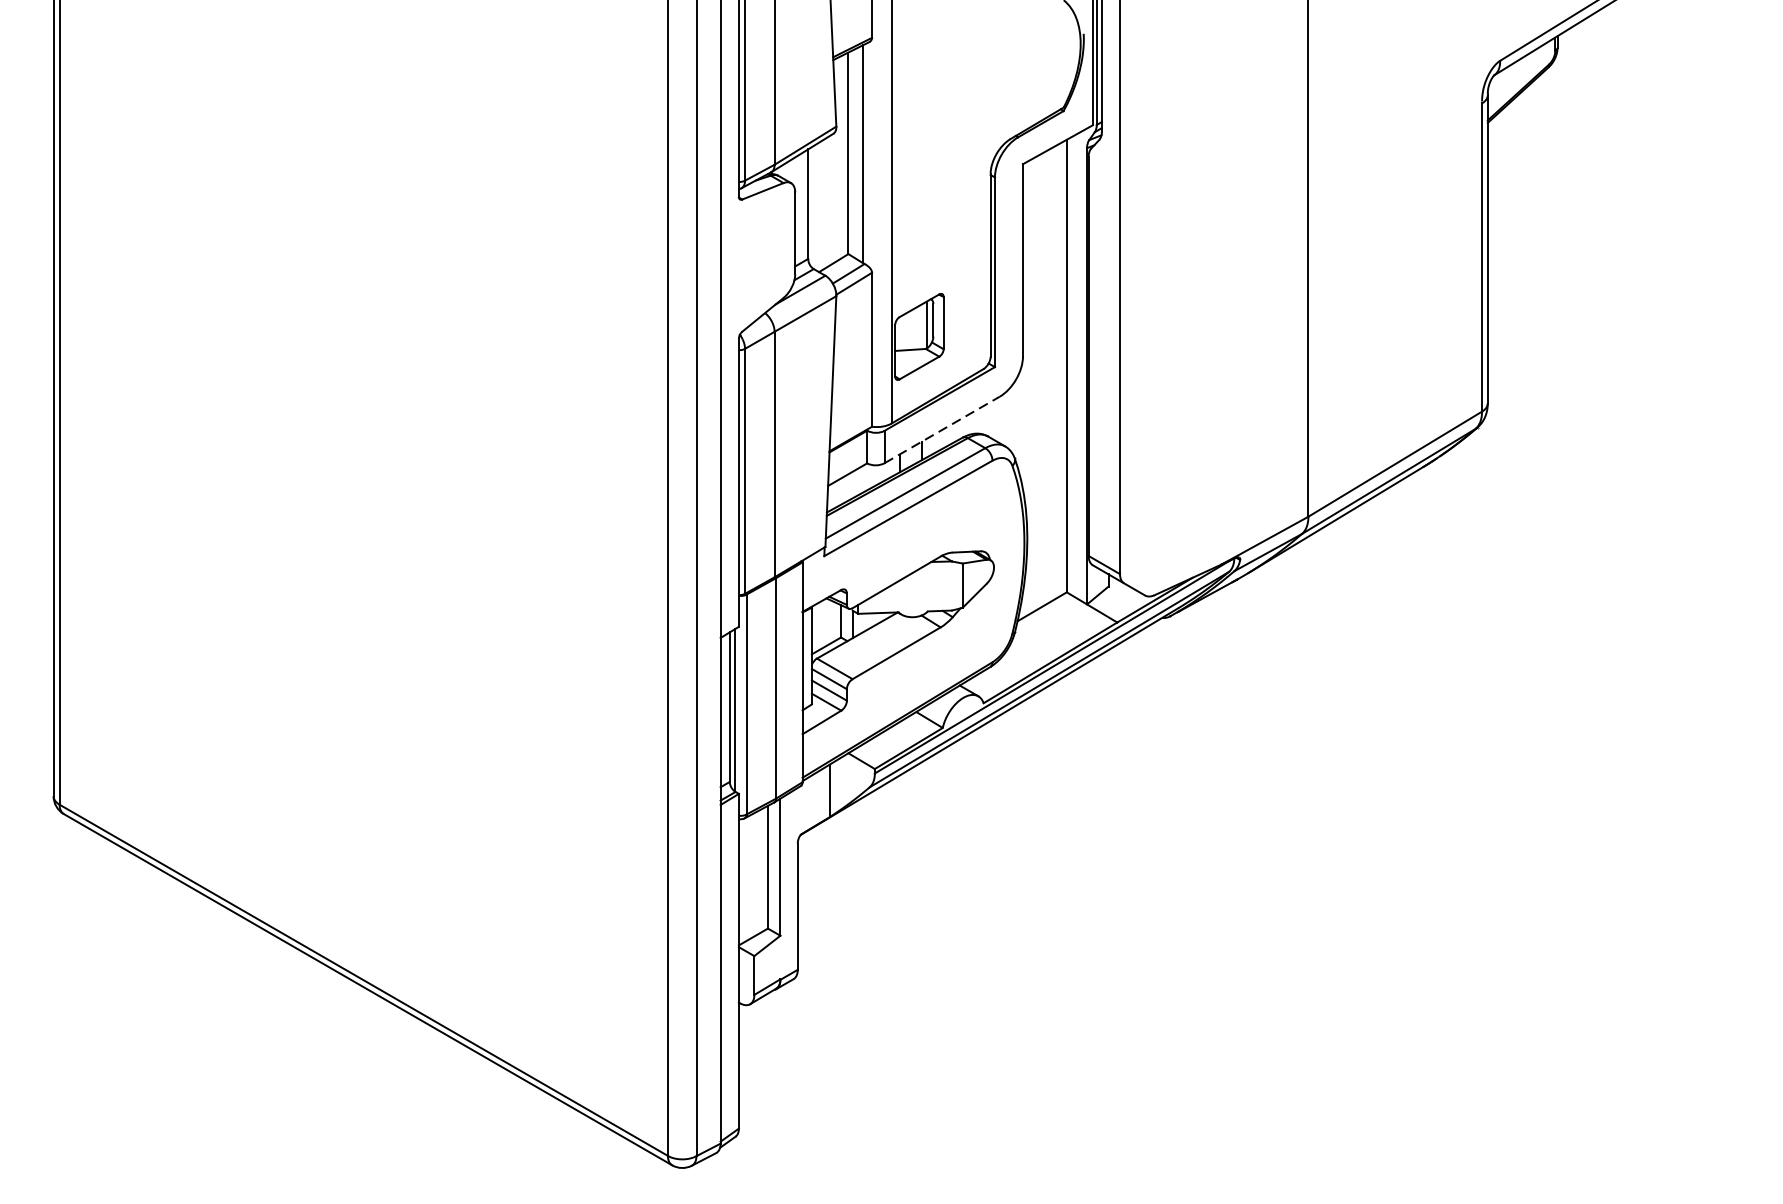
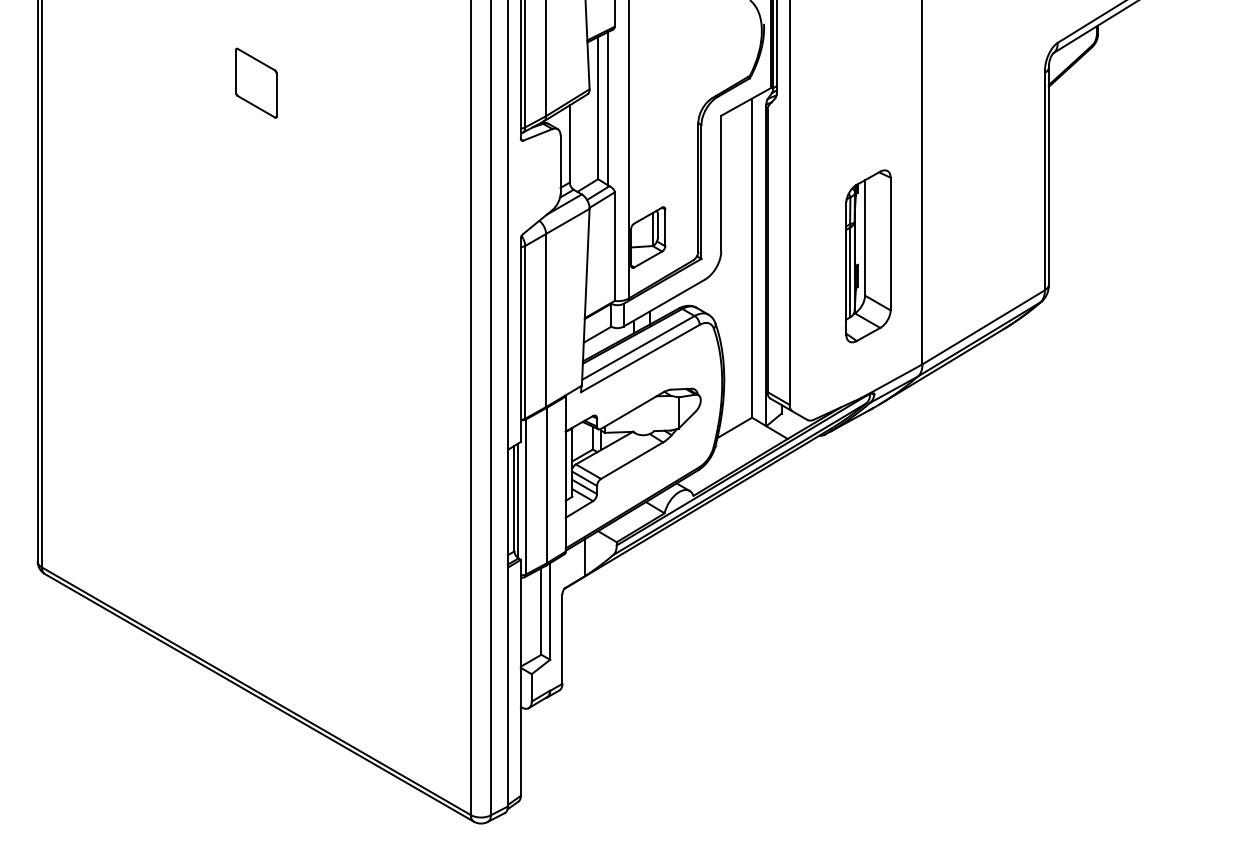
part: (363, 116) -> (256, 82), added
part: (1231, 363) -> (868, 256), added
line: (942, 430) -> (664, 303), dashed -> solid

